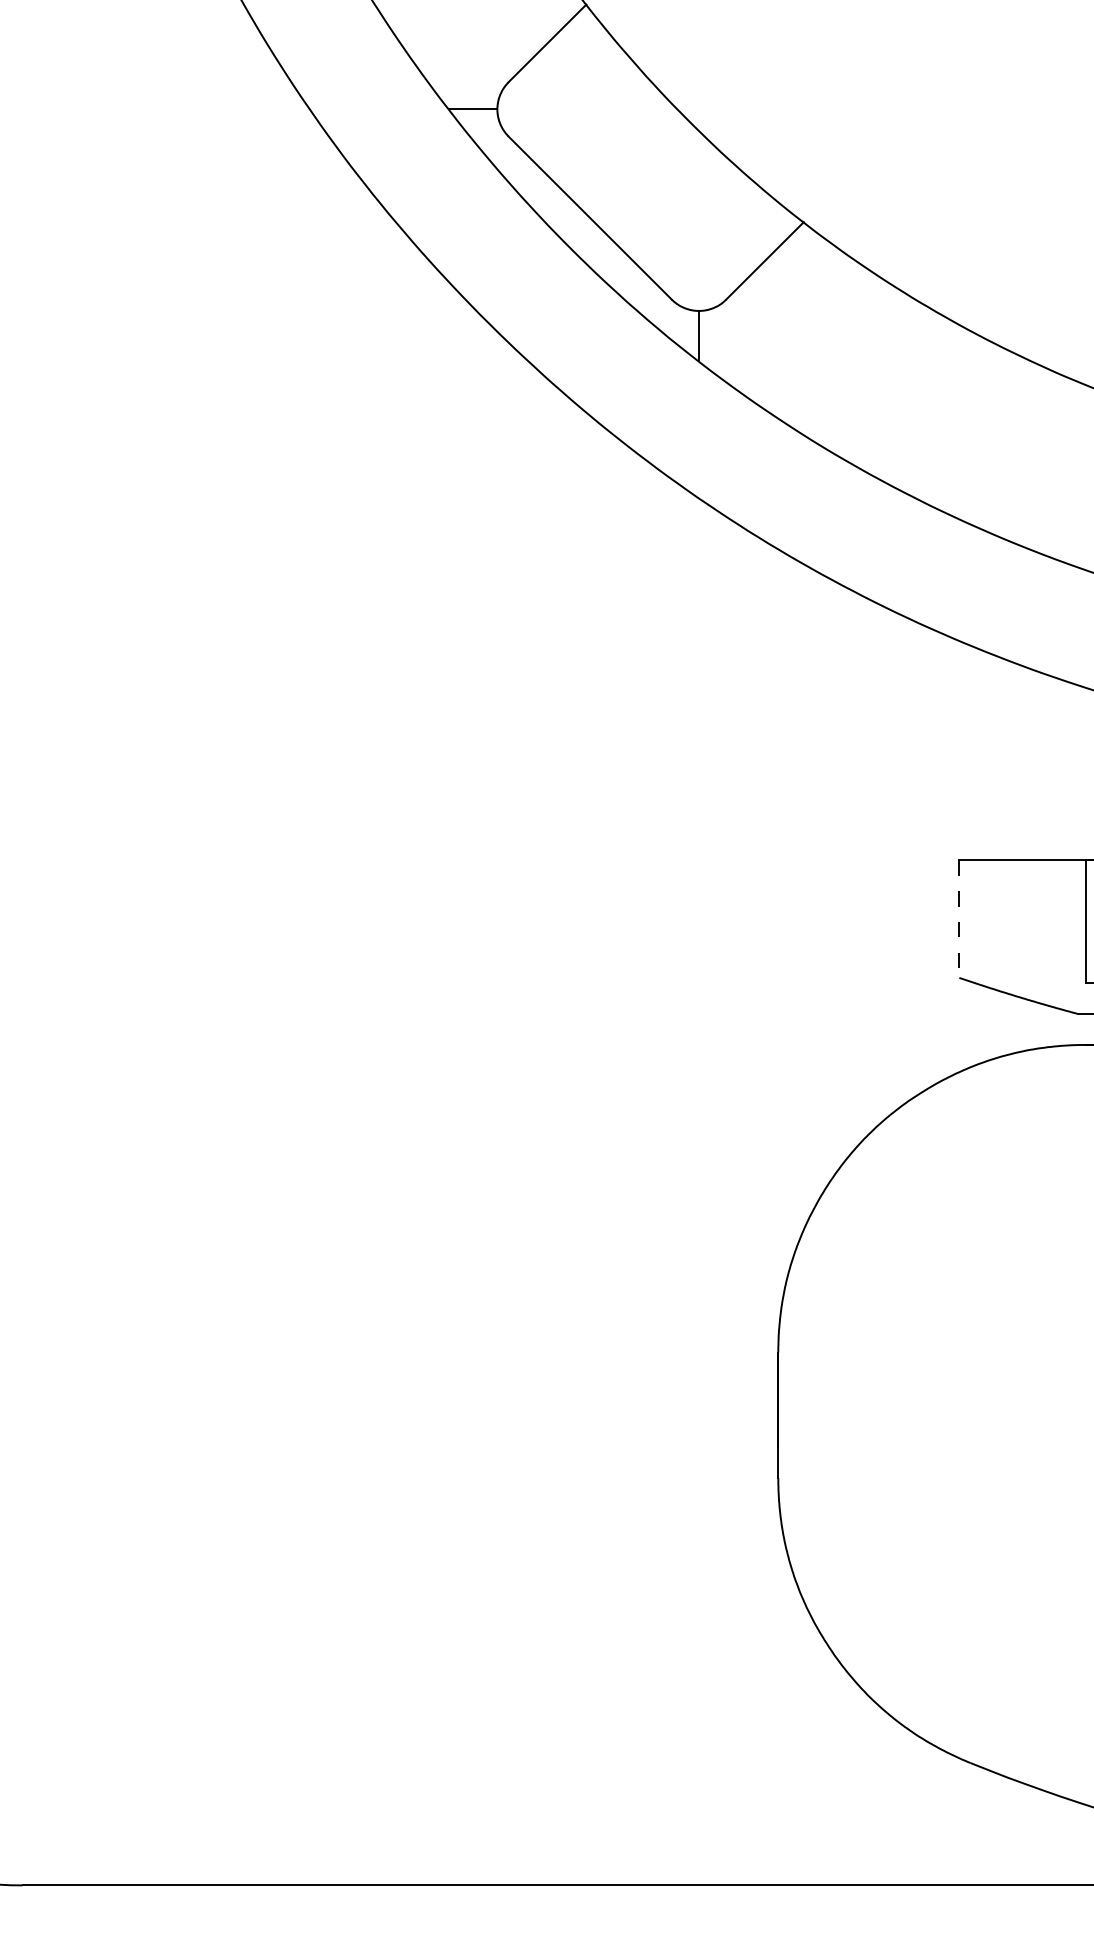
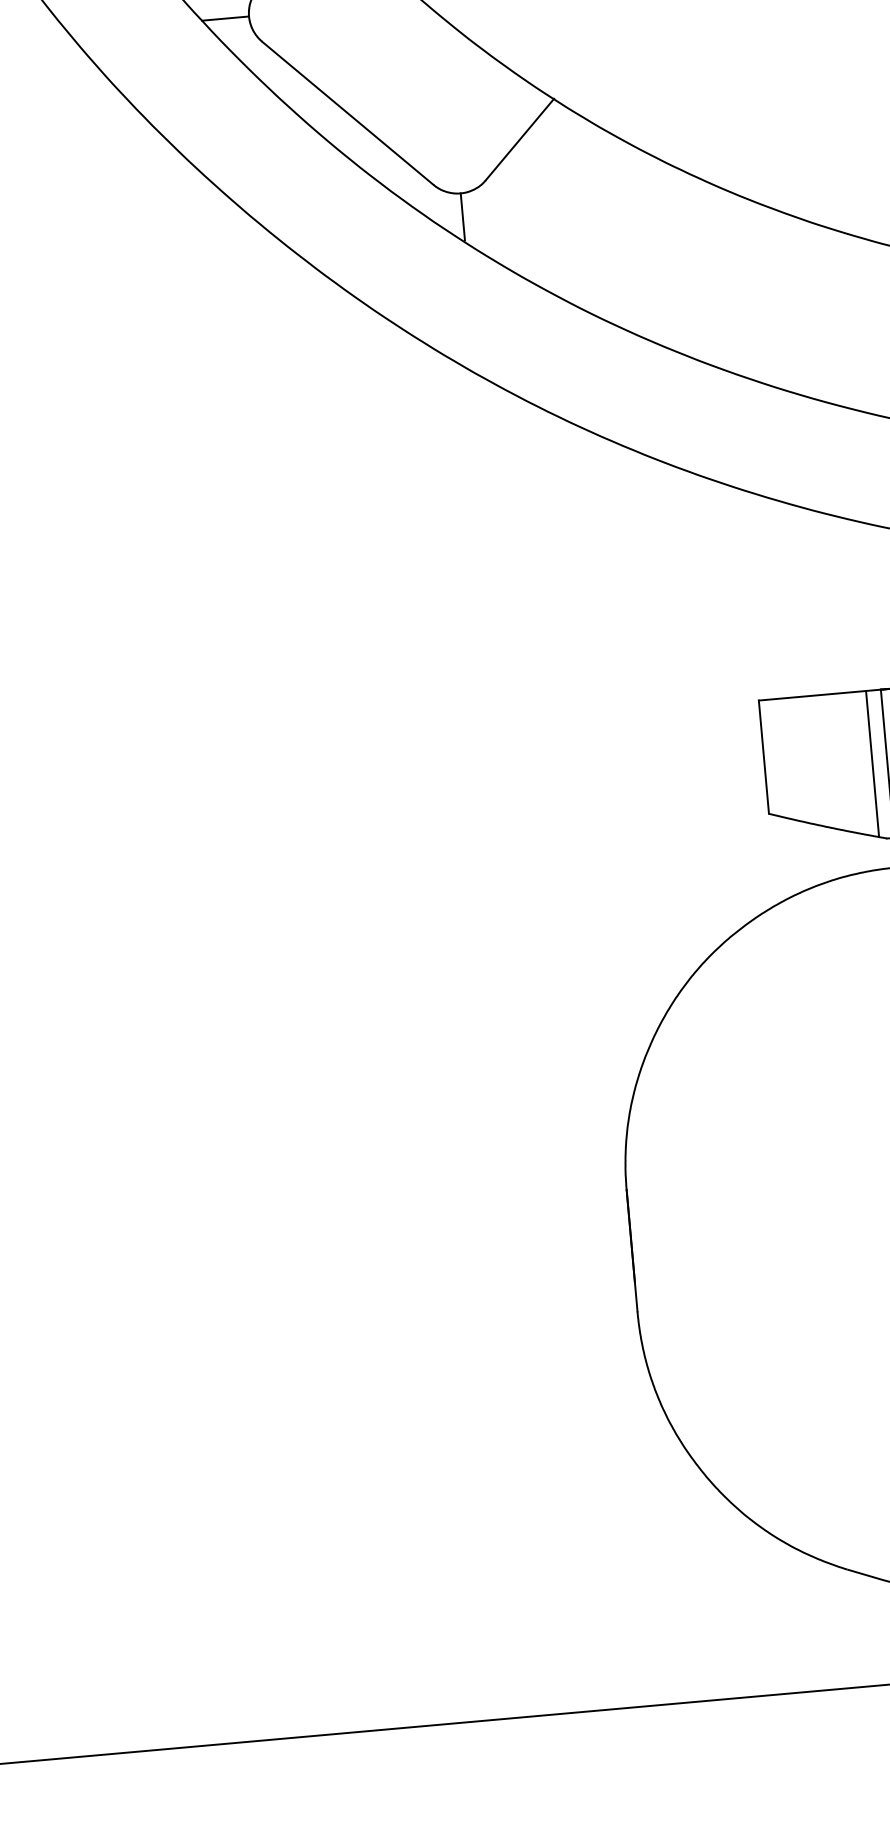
line: (959, 919) -> (764, 757), dashed -> solid
line: (1070, 935) -> (872, 763), added

